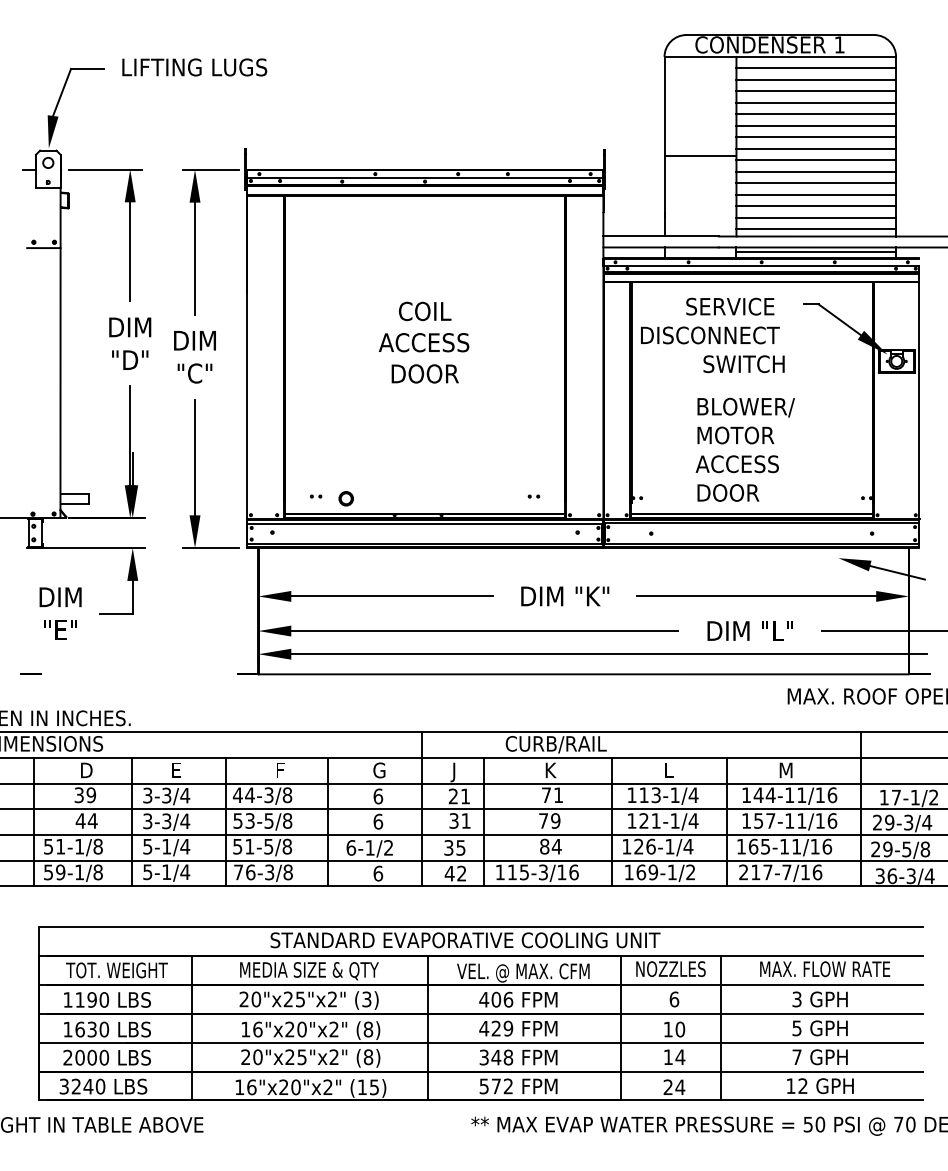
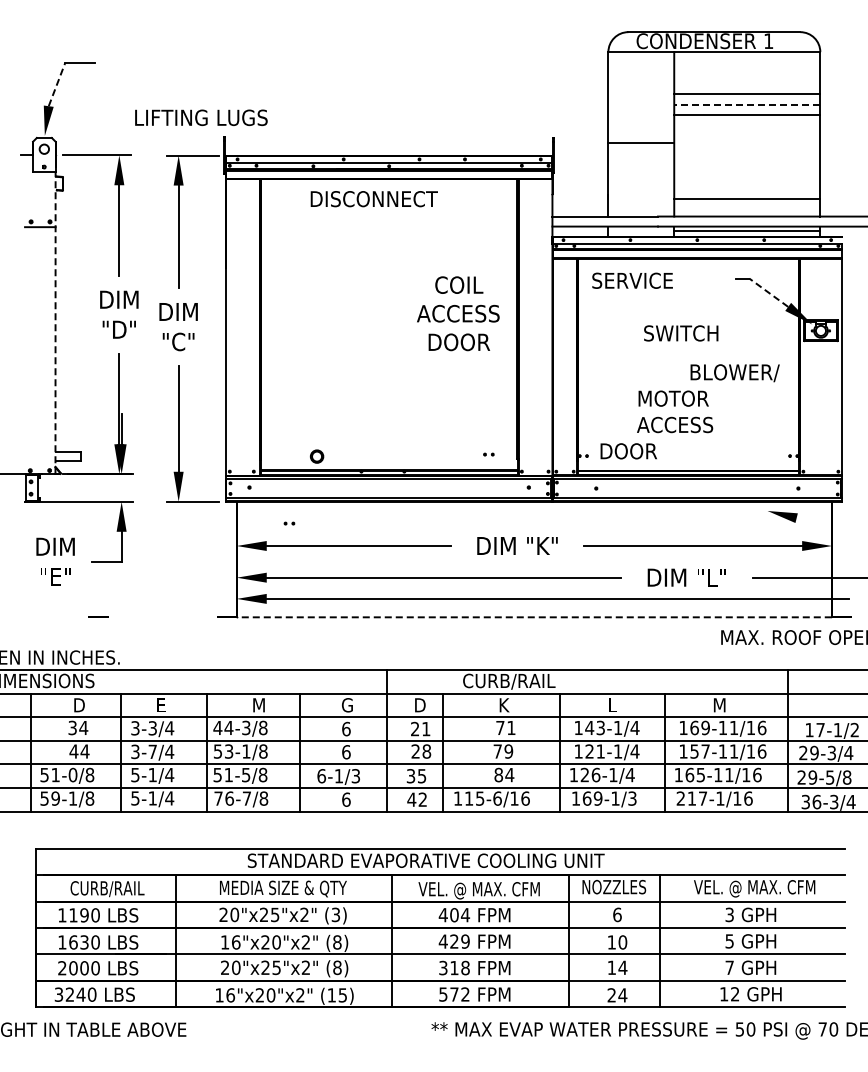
text: (194, 67) -> (201, 117), moved
line: (816, 68) -> (747, 62), removed
line: (816, 80) -> (747, 73), removed
line: (816, 91) -> (747, 83), removed
line: (62, 92) -> (57, 84), solid -> dashed
line: (815, 114) -> (746, 104), solid -> dashed
line: (816, 137) -> (747, 125), removed
line: (816, 149) -> (747, 136), removed
line: (816, 159) -> (747, 146), removed
line: (816, 171) -> (747, 157), removed
line: (816, 182) -> (747, 167), removed
line: (816, 194) -> (747, 178), removed
line: (816, 205) -> (747, 188), removed
line: (816, 228) -> (747, 209), removed
text: (730, 306) -> (632, 280), moved
line: (839, 319) -> (768, 292), solid -> dashed
text: (709, 335) -> (373, 199), moved
text: (424, 342) -> (458, 313), moved
line: (60, 352) -> (55, 322), solid -> dashed
text: (745, 407) -> (734, 373), moved
text: (728, 493) -> (628, 451), moved
part: (316, 496) -> (289, 523), moved
line: (897, 572) -> (821, 524), removed
line: (30, 673) -> (98, 616), moved
line: (582, 674) -> (533, 617), solid -> dashed
text: (282, 770) -> (258, 705), F -> M
text: (457, 771) -> (418, 706), J -> D
text: (91, 794) -> (83, 727), 39 -> 34
text: (643, 794) -> (589, 727), 113-1/4 -> 143-1/4
text: (765, 794) -> (700, 727), 144-11/16 -> 169-11/16
text: (166, 820) -> (152, 751), 3-3/4 -> 3-7/4
text: (269, 820) -> (246, 751), 53-5/8 -> 53-1/8
text: (460, 820) -> (421, 751), 31 -> 28
text: (79, 846) -> (72, 774), 51-1/8 -> 51-0/8
text: (388, 848) -> (355, 776), 6-1/2 -> 6-1/3
text: (269, 872) -> (246, 798), 76-3/8 -> 76-7/8
text: (543, 872) -> (497, 798), 115-3/16 -> 115-6/16
text: (690, 872) -> (632, 798), 169-1/2 -> 169-1/3
text: (787, 872) -> (720, 798), 217-7/16 -> 217-1/16
text: (824, 970) -> (754, 888), MAX. FLOW RATE -> VEL. @ MAX. CFM
text: (116, 971) -> (106, 889), TOT. WEIGHT -> CURB/RAIL
text: (508, 1000) -> (465, 915), 406 -> 404
text: (495, 1058) -> (453, 968), 348 -> 318

